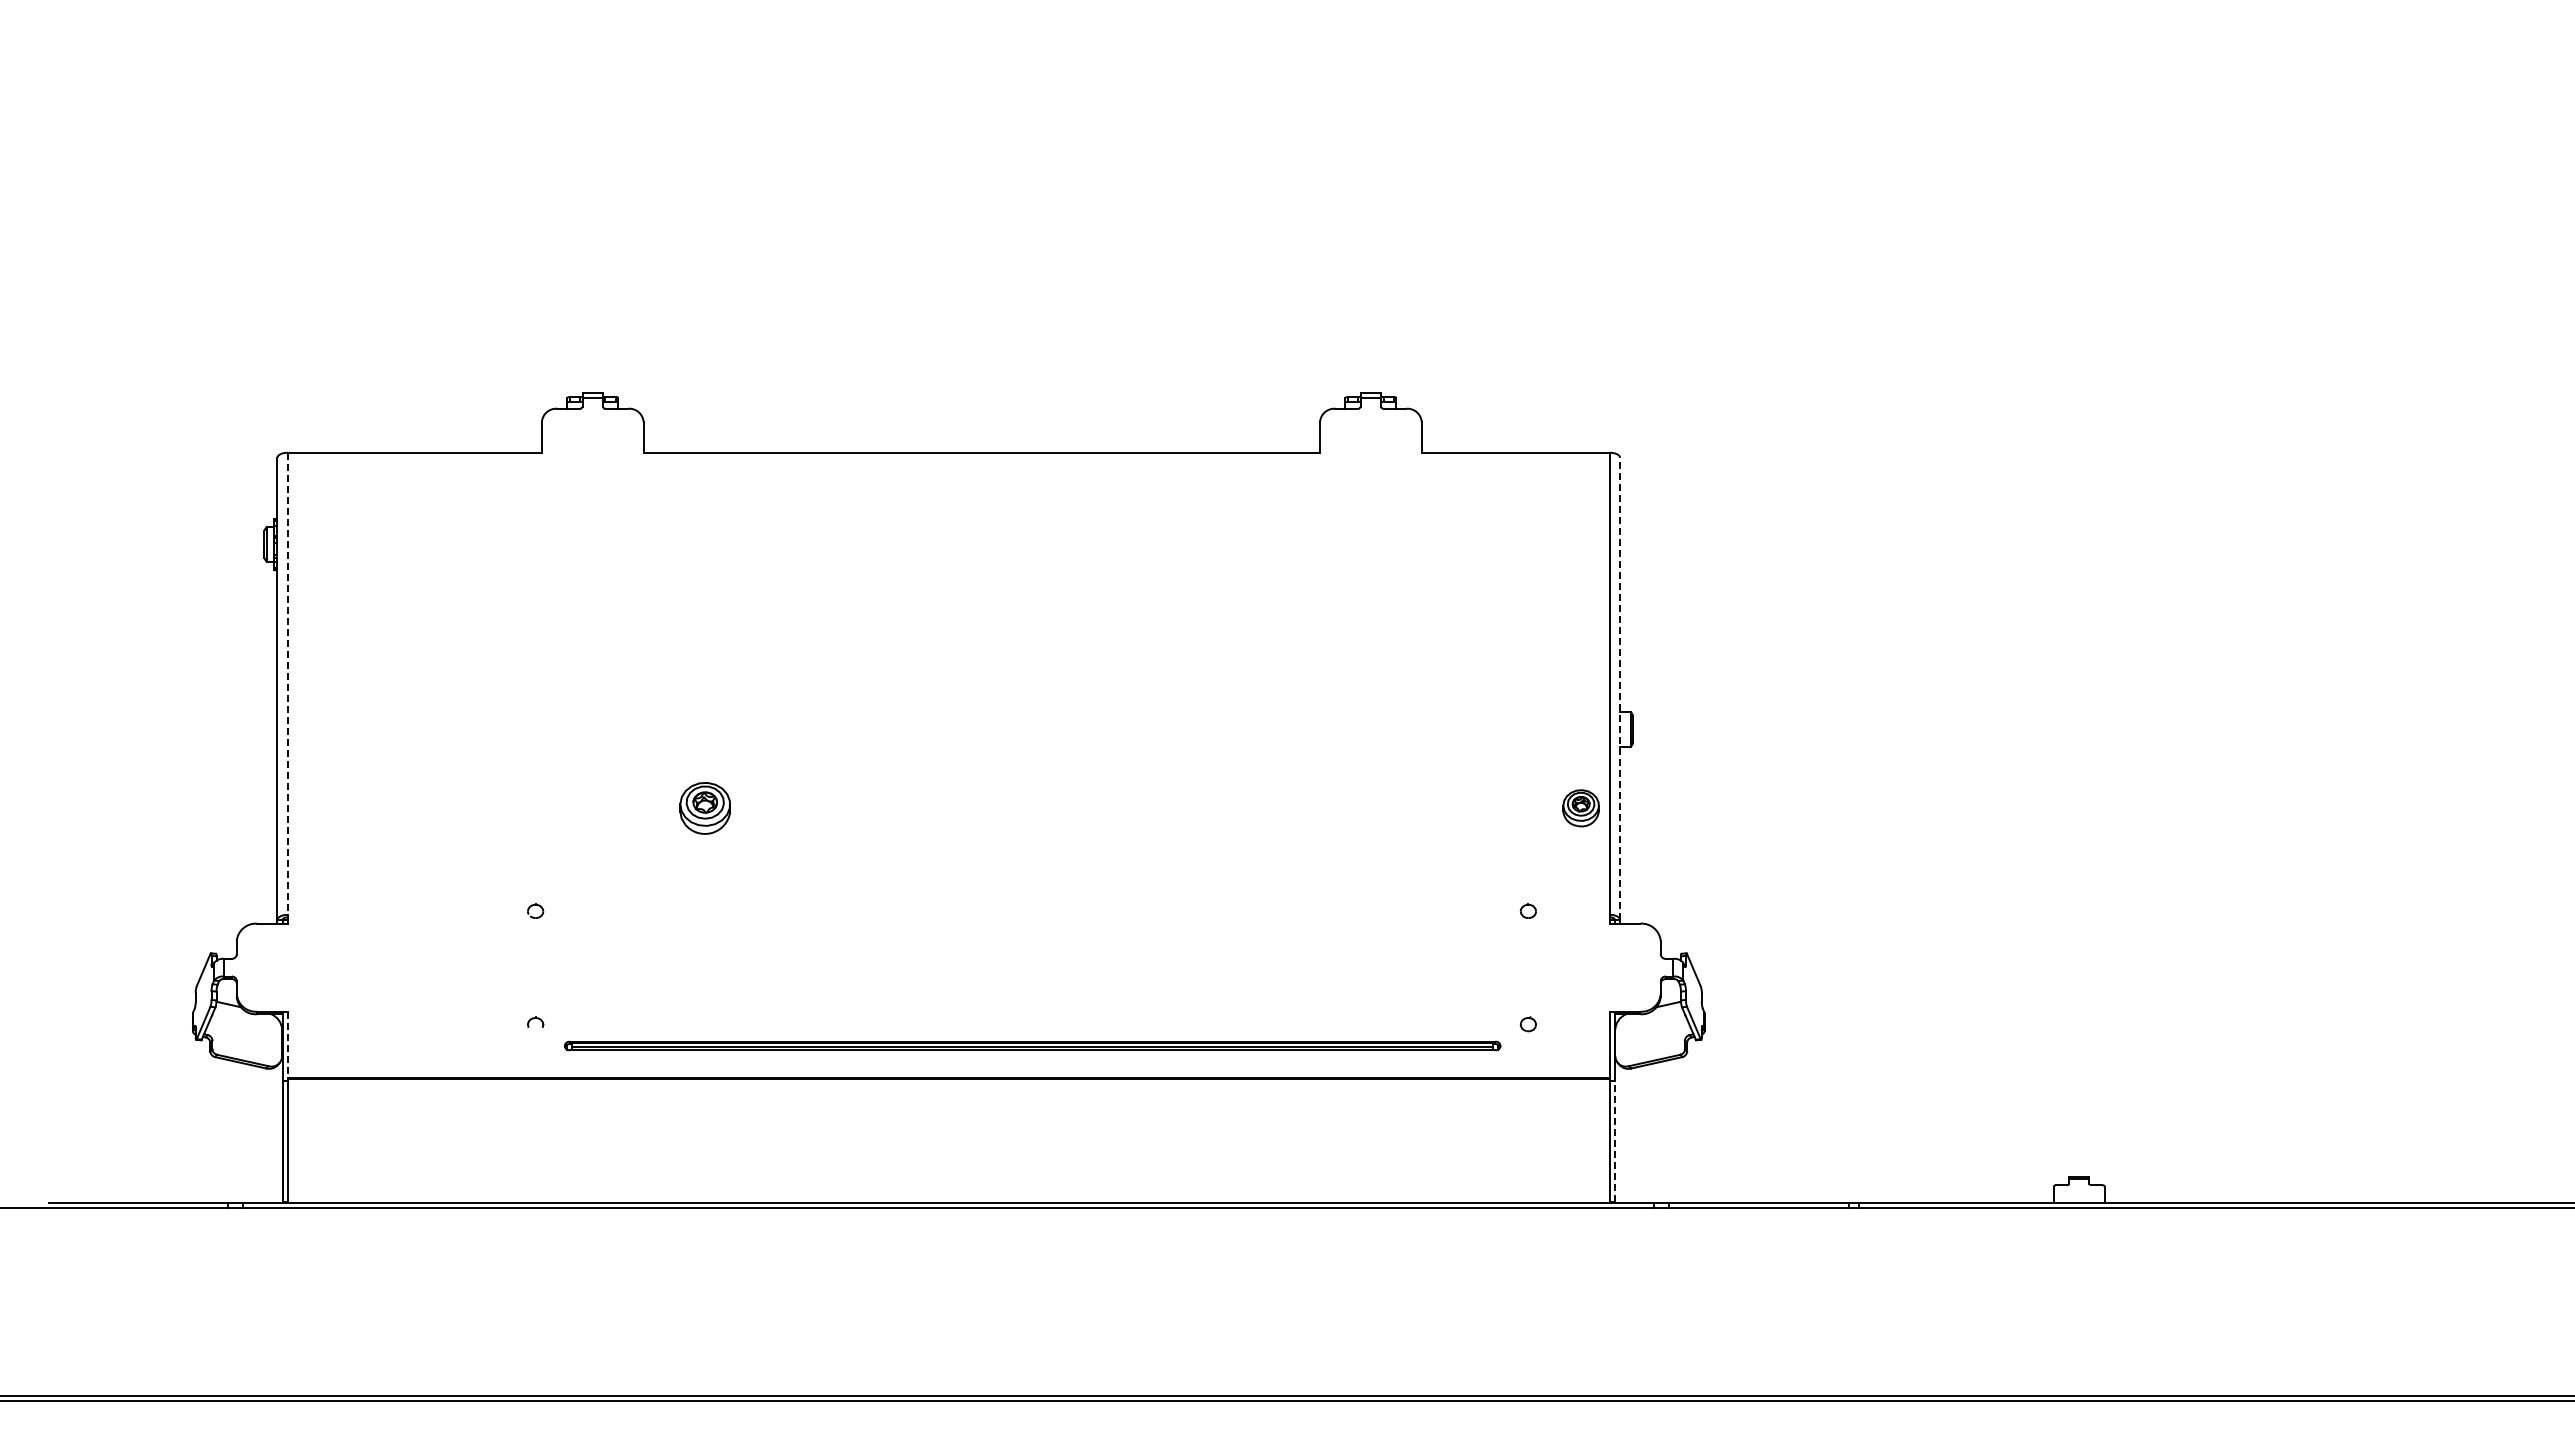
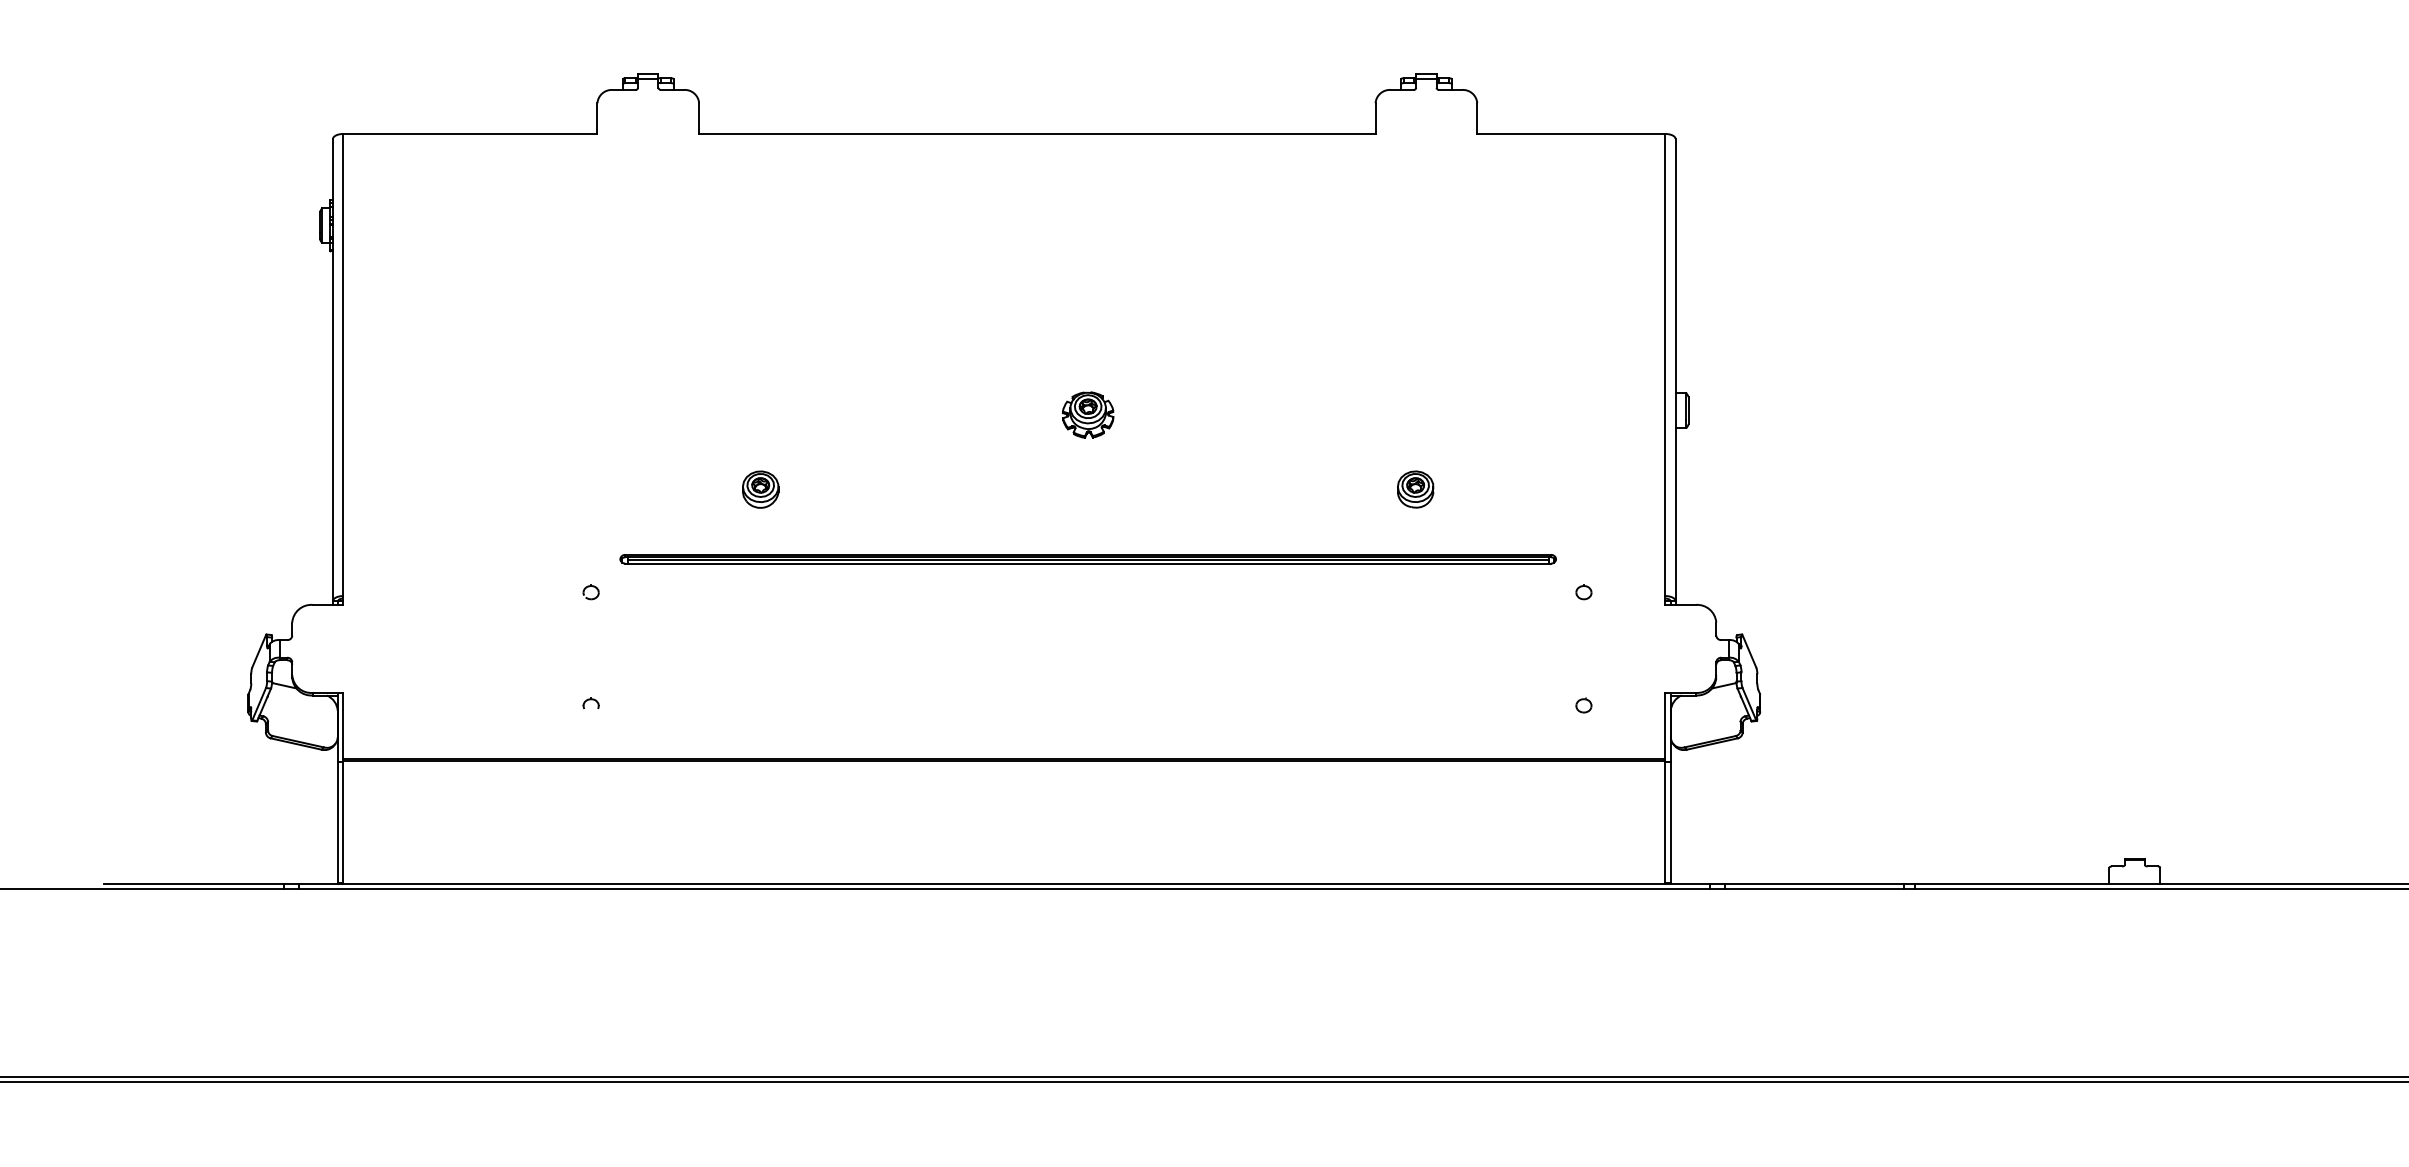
line: (287, 684) -> (343, 365), dashed -> solid
line: (1620, 688) -> (1676, 369), dashed -> solid
part: (1032, 733) -> (1088, 414), added
part: (704, 808) -> (760, 489), size x0.71
part: (1580, 808) -> (1415, 489), moved
line: (287, 1045) -> (343, 726), dashed -> solid
part: (1032, 1045) -> (1088, 558), moved
line: (1614, 1141) -> (1670, 822), dashed -> solid

